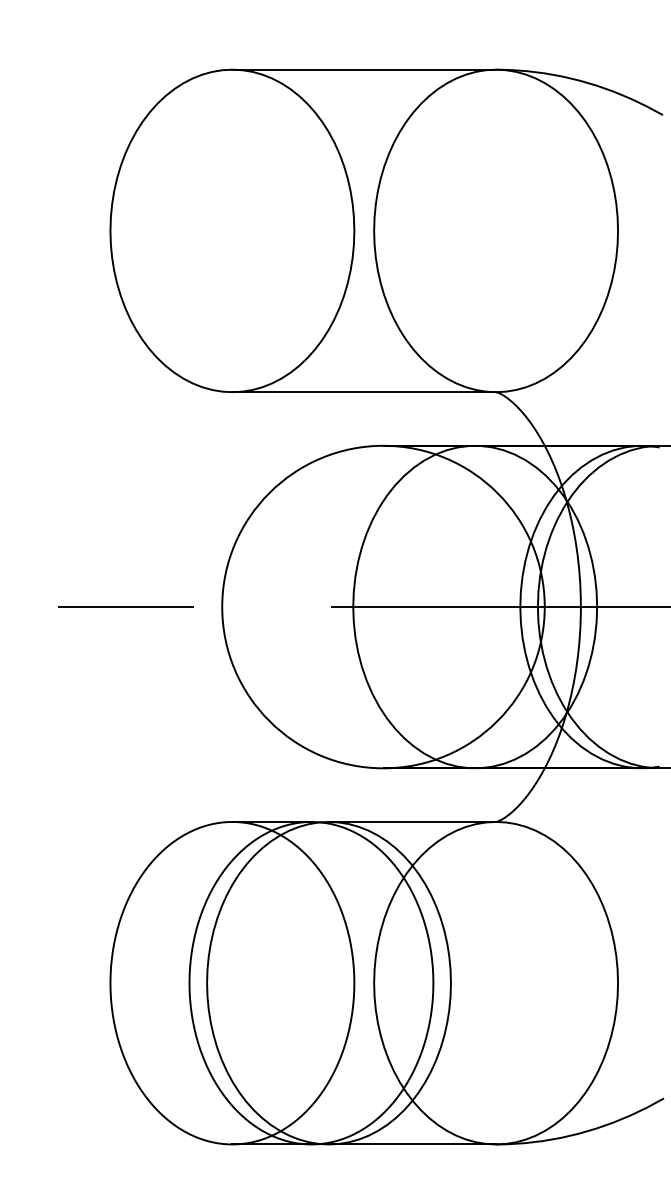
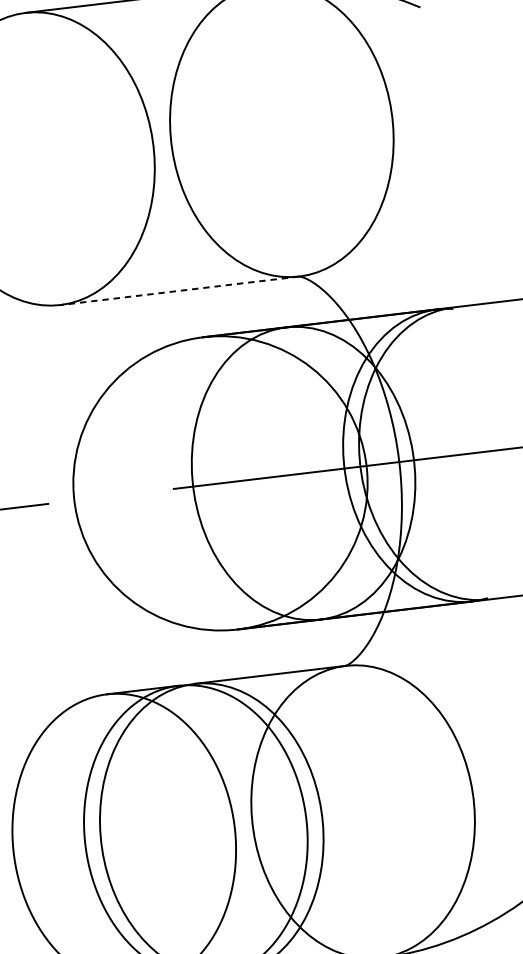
line: (364, 392) -> (180, 291), solid -> dashed

